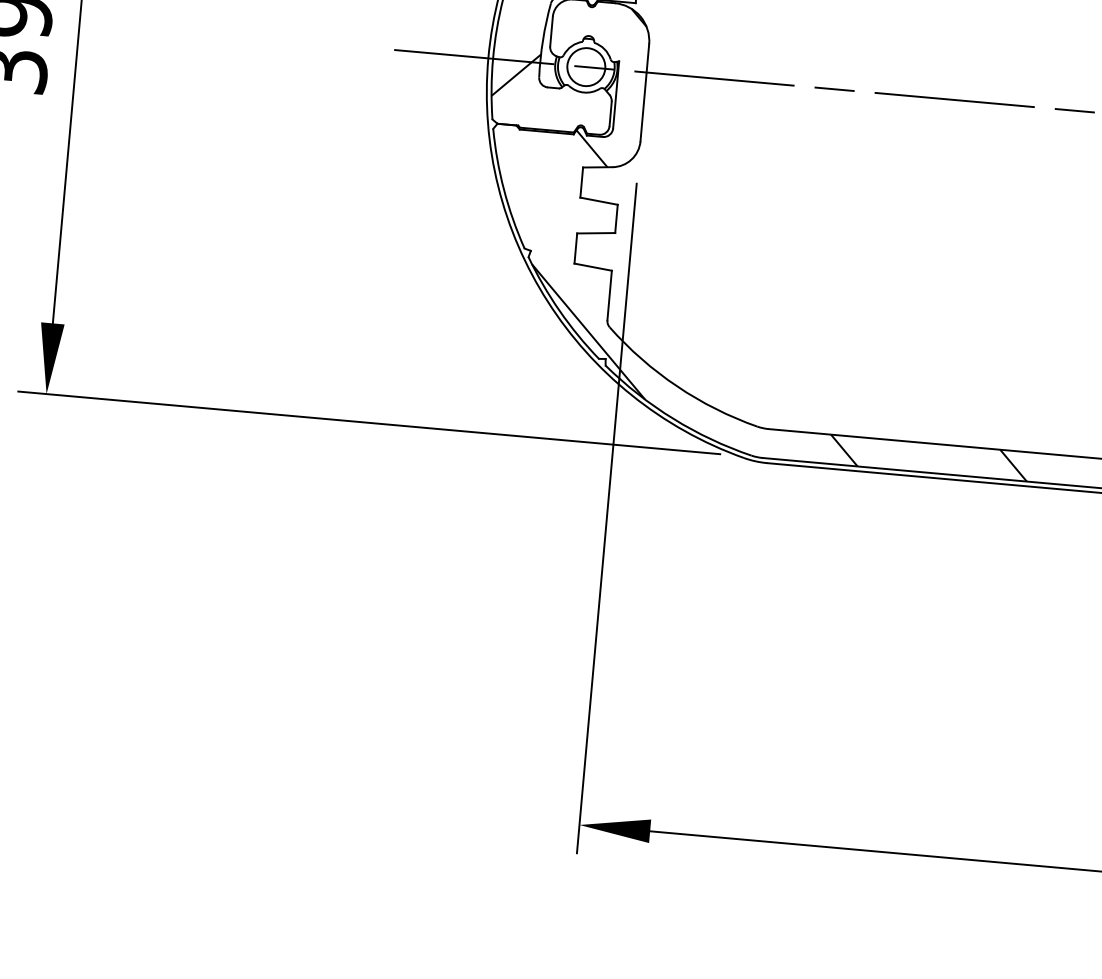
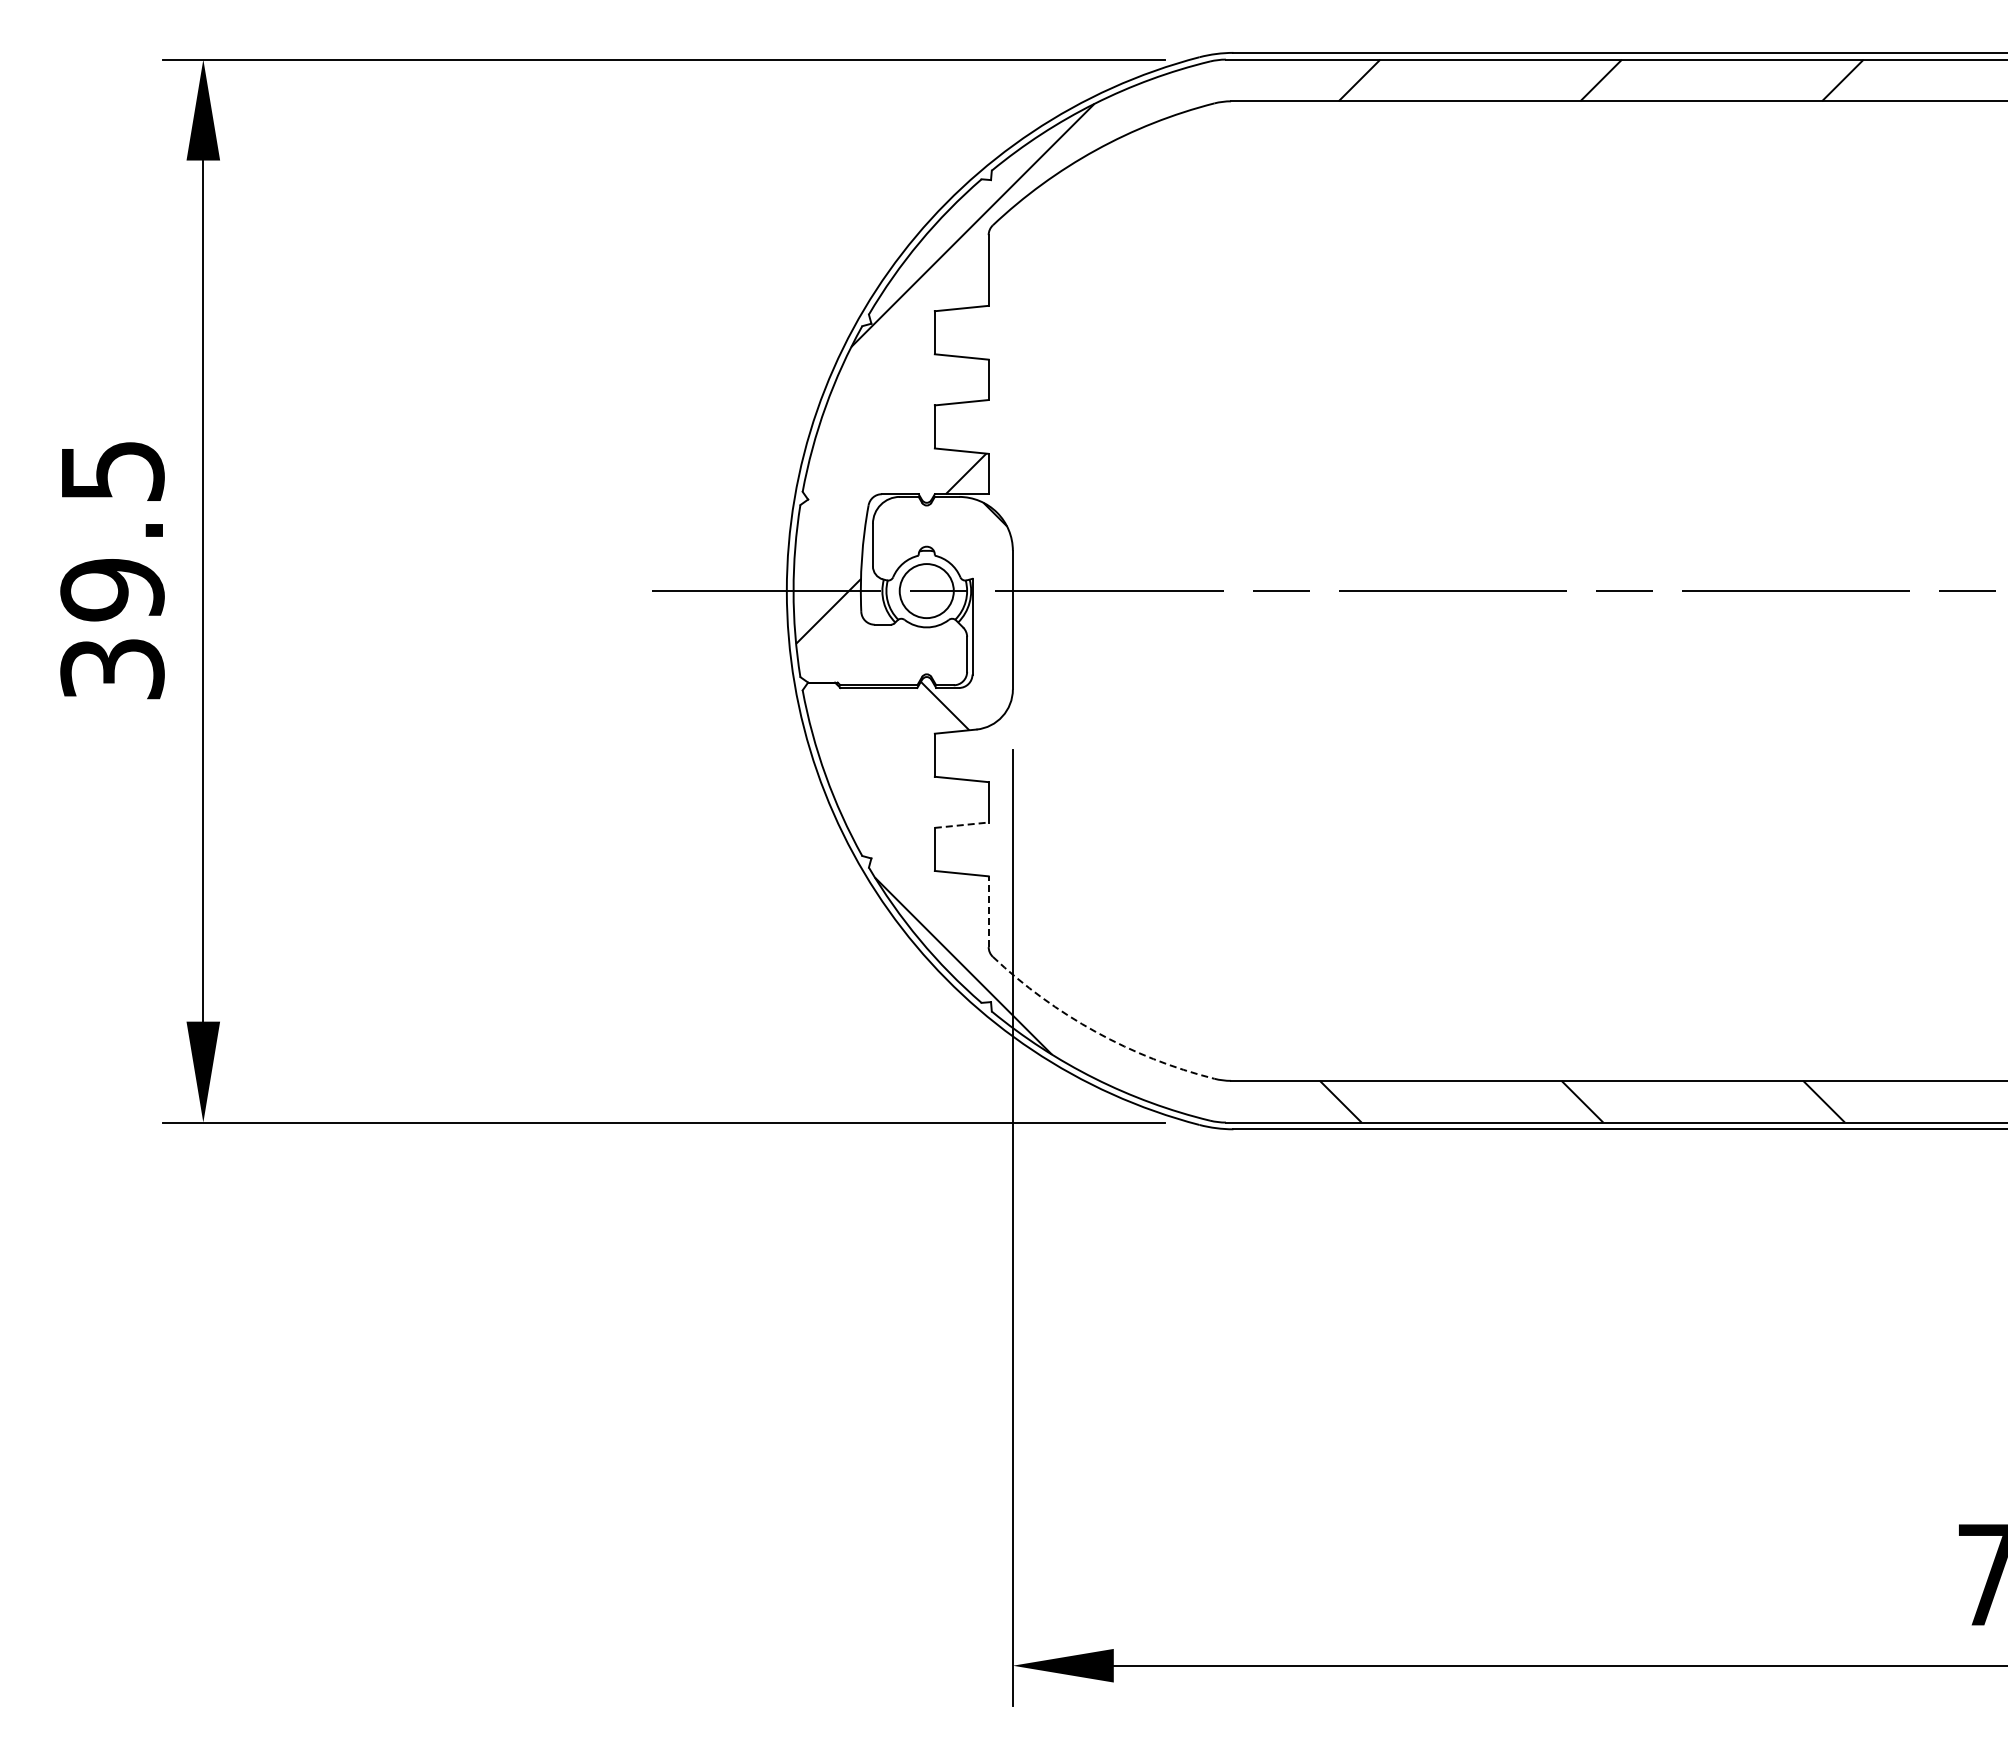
line: (596, 233) -> (962, 825), solid -> dashed
line: (609, 295) -> (988, 911), solid -> dashed
arc: (676, 386) -> (1095, 1031), solid -> dashed

